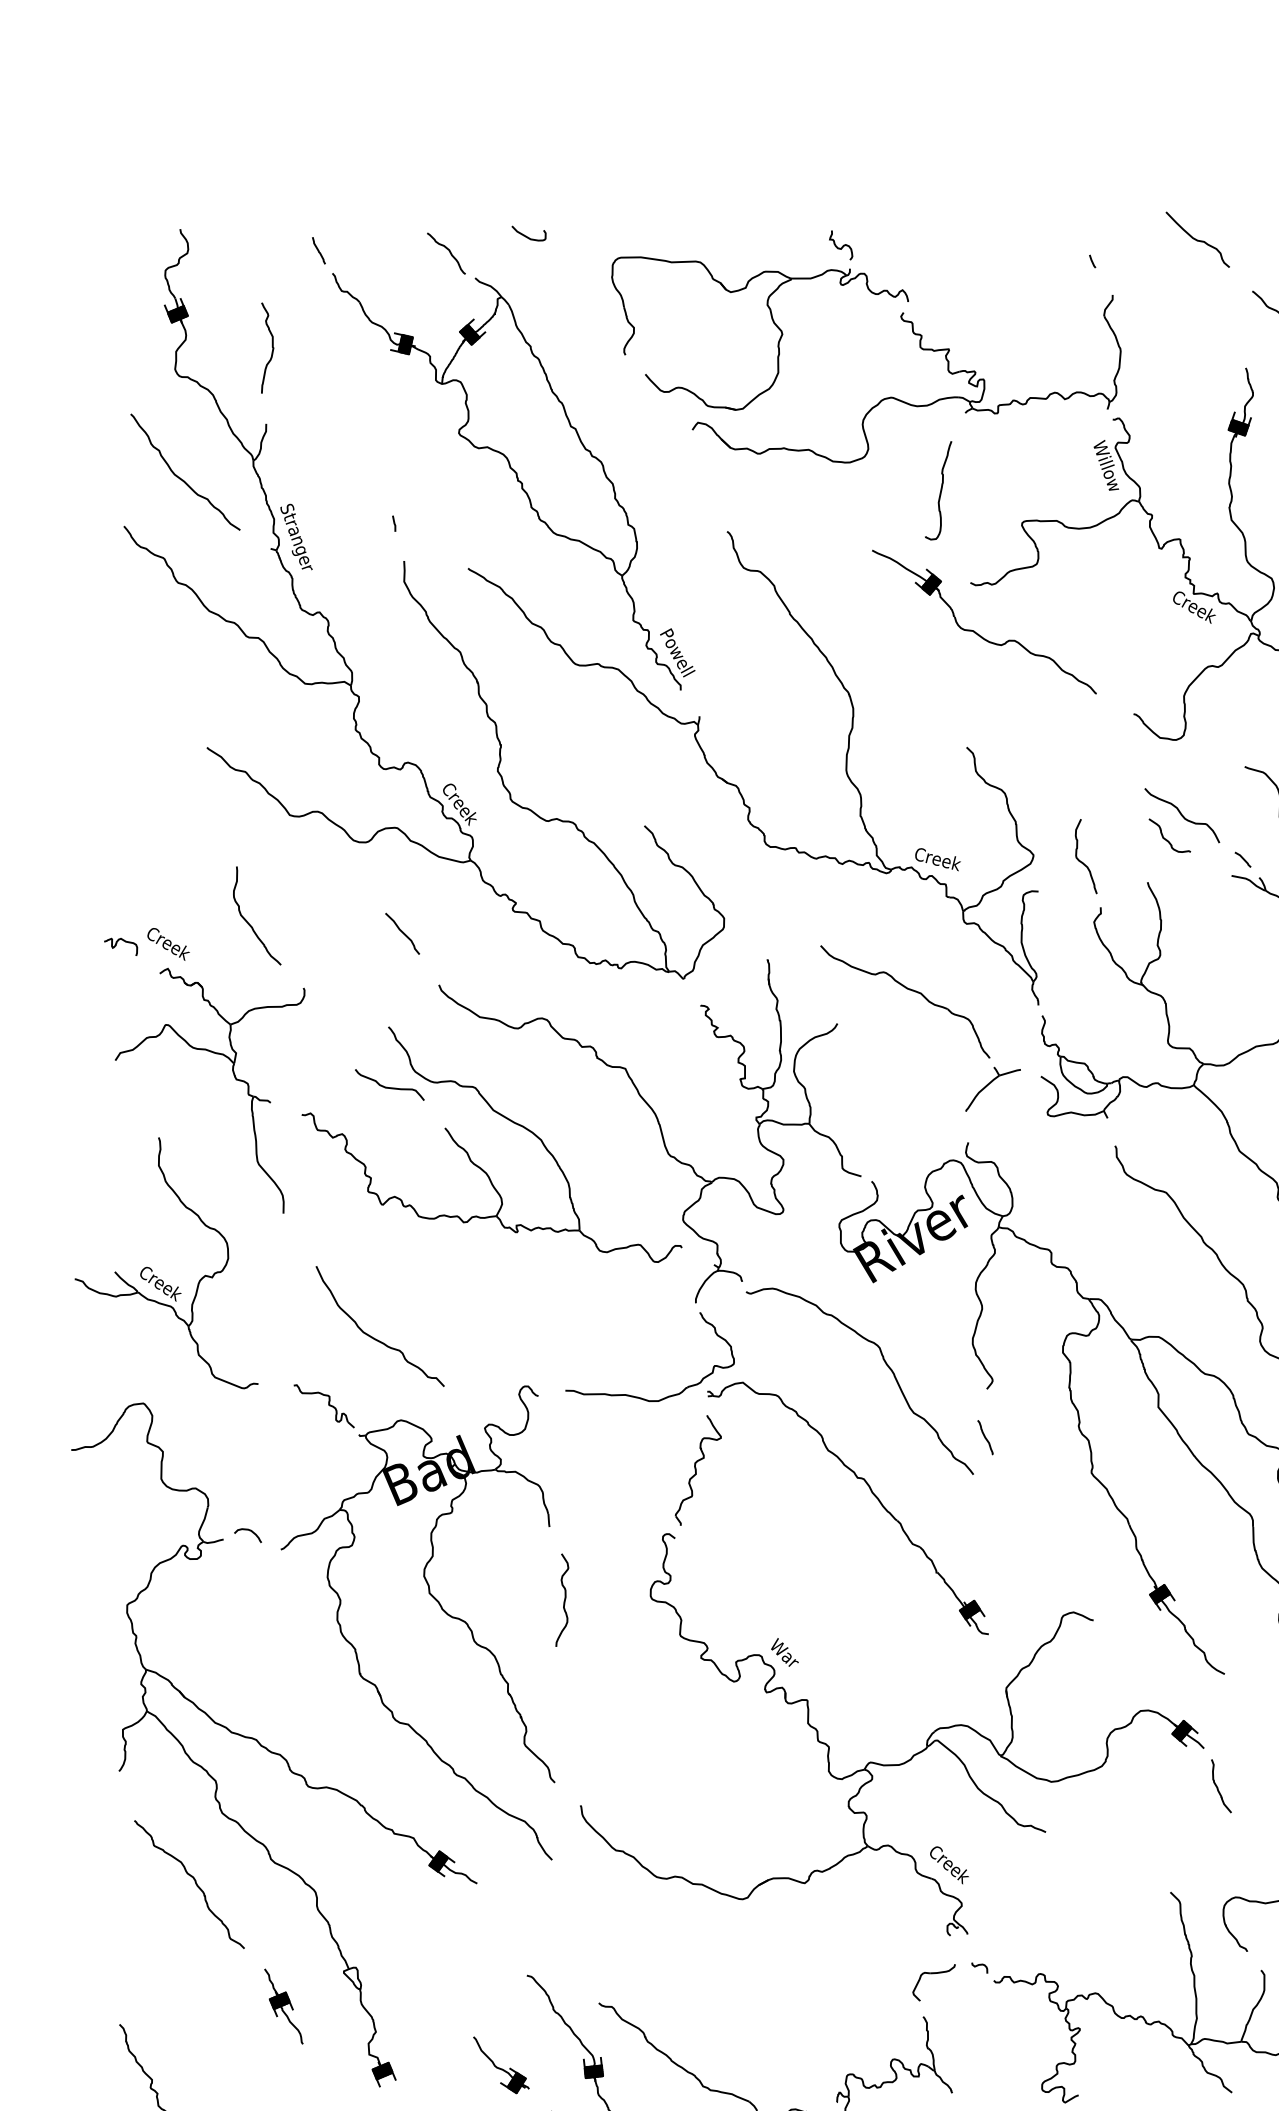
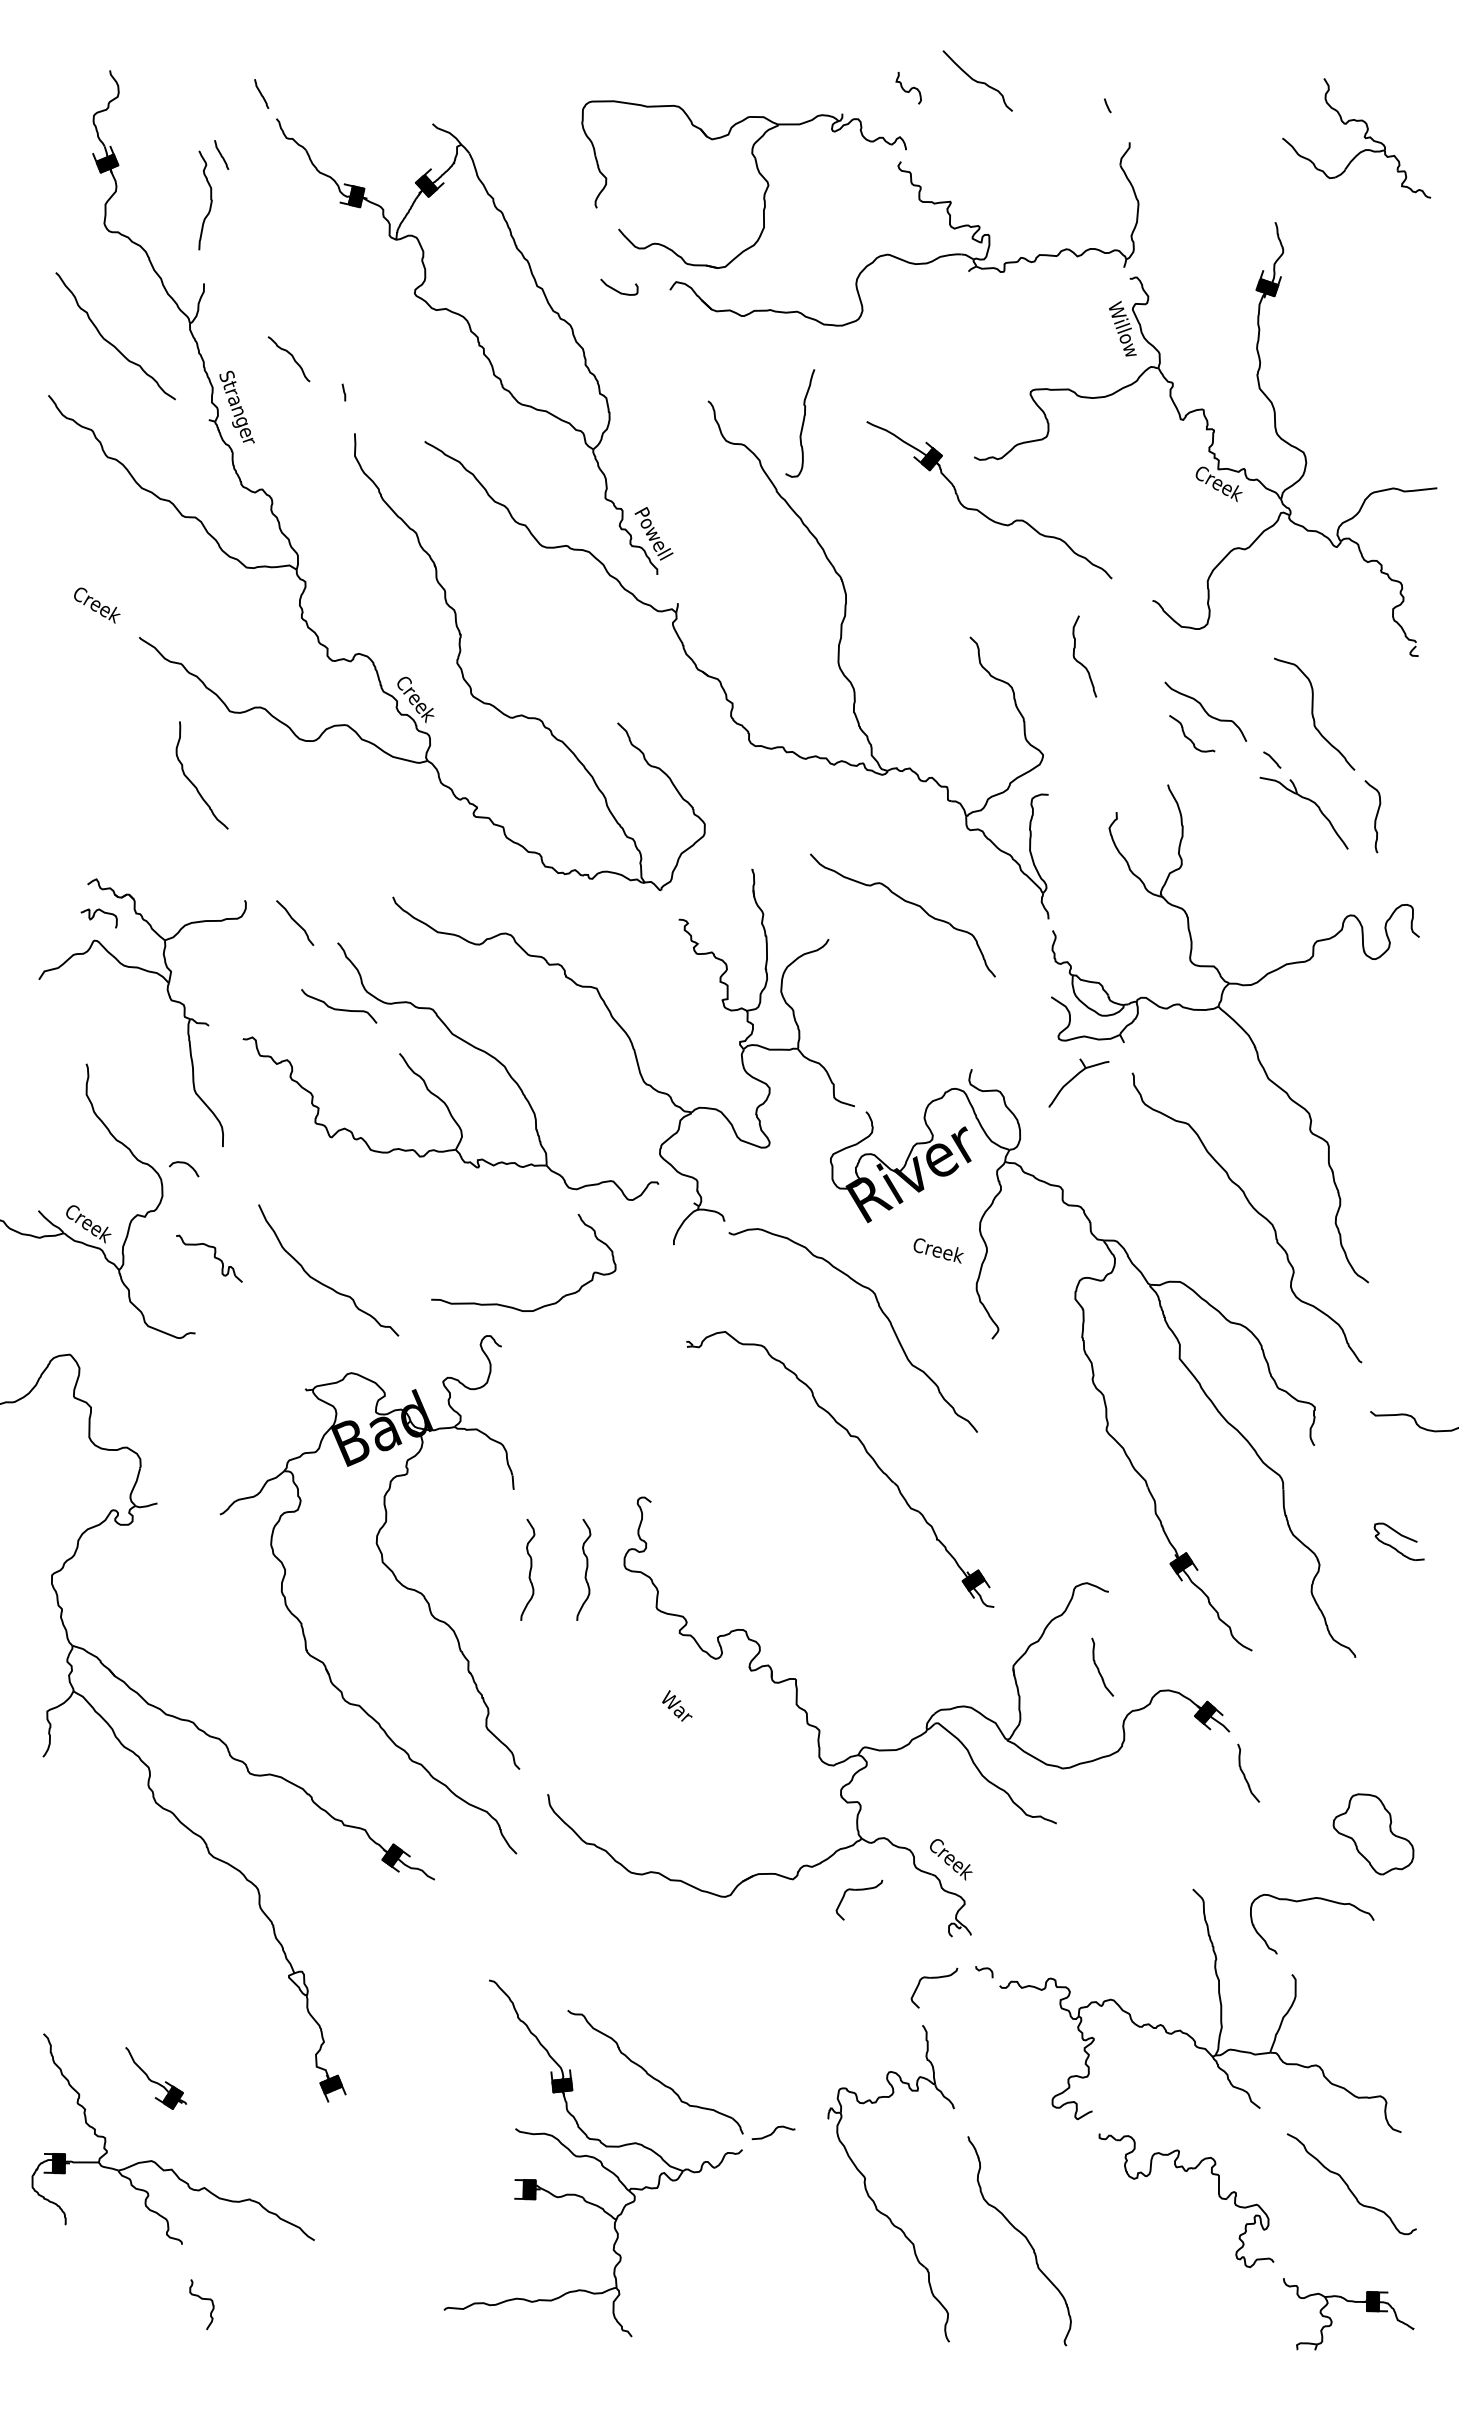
curve: (528, 236) -> (618, 290), moved
curve: (1197, 239) -> (977, 80), moved
curve: (841, 246) -> (909, 89), moved
curve: (449, 252) -> (292, 358), moved
curve: (282, 306) -> (221, 154), added
curve: (940, 490) -> (802, 423), moved
text: (937, 859) -> (938, 1250), moved
curve: (1081, 861) -> (1079, 661), moved
curve: (249, 923) -> (193, 783), moved
curve: (402, 933) -> (295, 922), moved
text: (168, 944) -> (97, 605), moved
curve: (116, 945) -> (94, 916), moved
part: (992, 1088) -> (1078, 1082), moved
part: (639, 1396) -> (512, 1306), moved
part: (324, 1406) -> (209, 1258), moved
curve: (985, 1438) -> (990, 1392), removed
part: (698, 1470) -> (676, 1427), removed
curve: (249, 1531) -> (185, 1164), moved
curve: (615, 1599) -> (585, 1569), added
text: (785, 1652) -> (677, 1705), moved
curve: (1084, 1689) -> (1098, 1667), added
curve: (194, 1881) -> (125, 1877), removed
part: (865, 1893) -> (859, 1890), added
part: (283, 2006) -> (222, 2014), removed
part: (500, 2065) -> (155, 2078), moved

